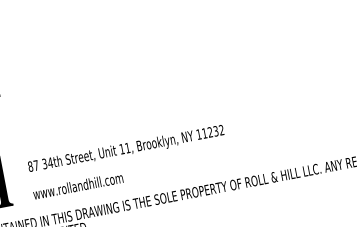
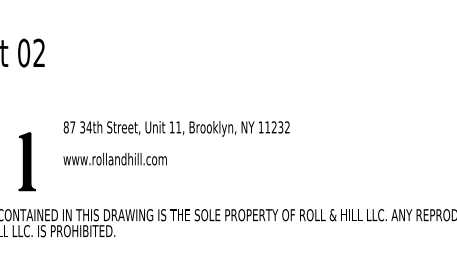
text: (128, 162) -> (176, 143), moved

